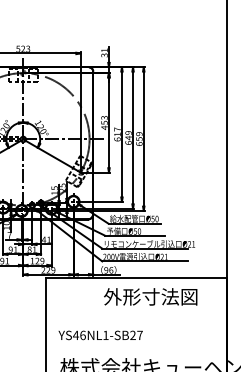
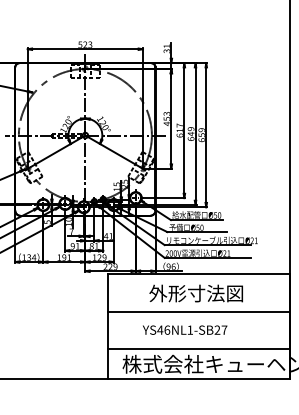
text: (149, 296) -> (195, 293), moved
line: (136, 314) -> (198, 311), added
text: (101, 334) -> (185, 329), moved
line: (136, 352) -> (198, 349), added

